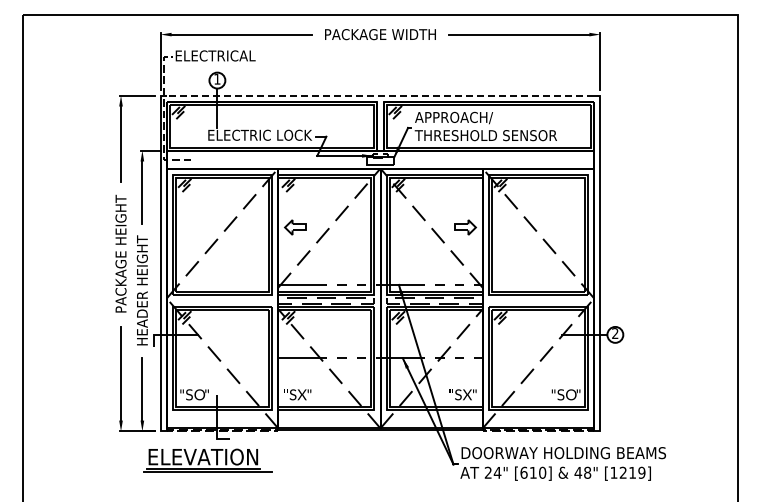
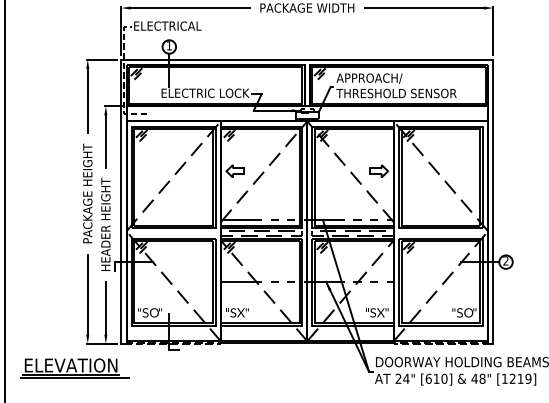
line: (380, 95) -> (307, 59), dashed -> solid
part: (207, 460) -> (74, 368), moved

